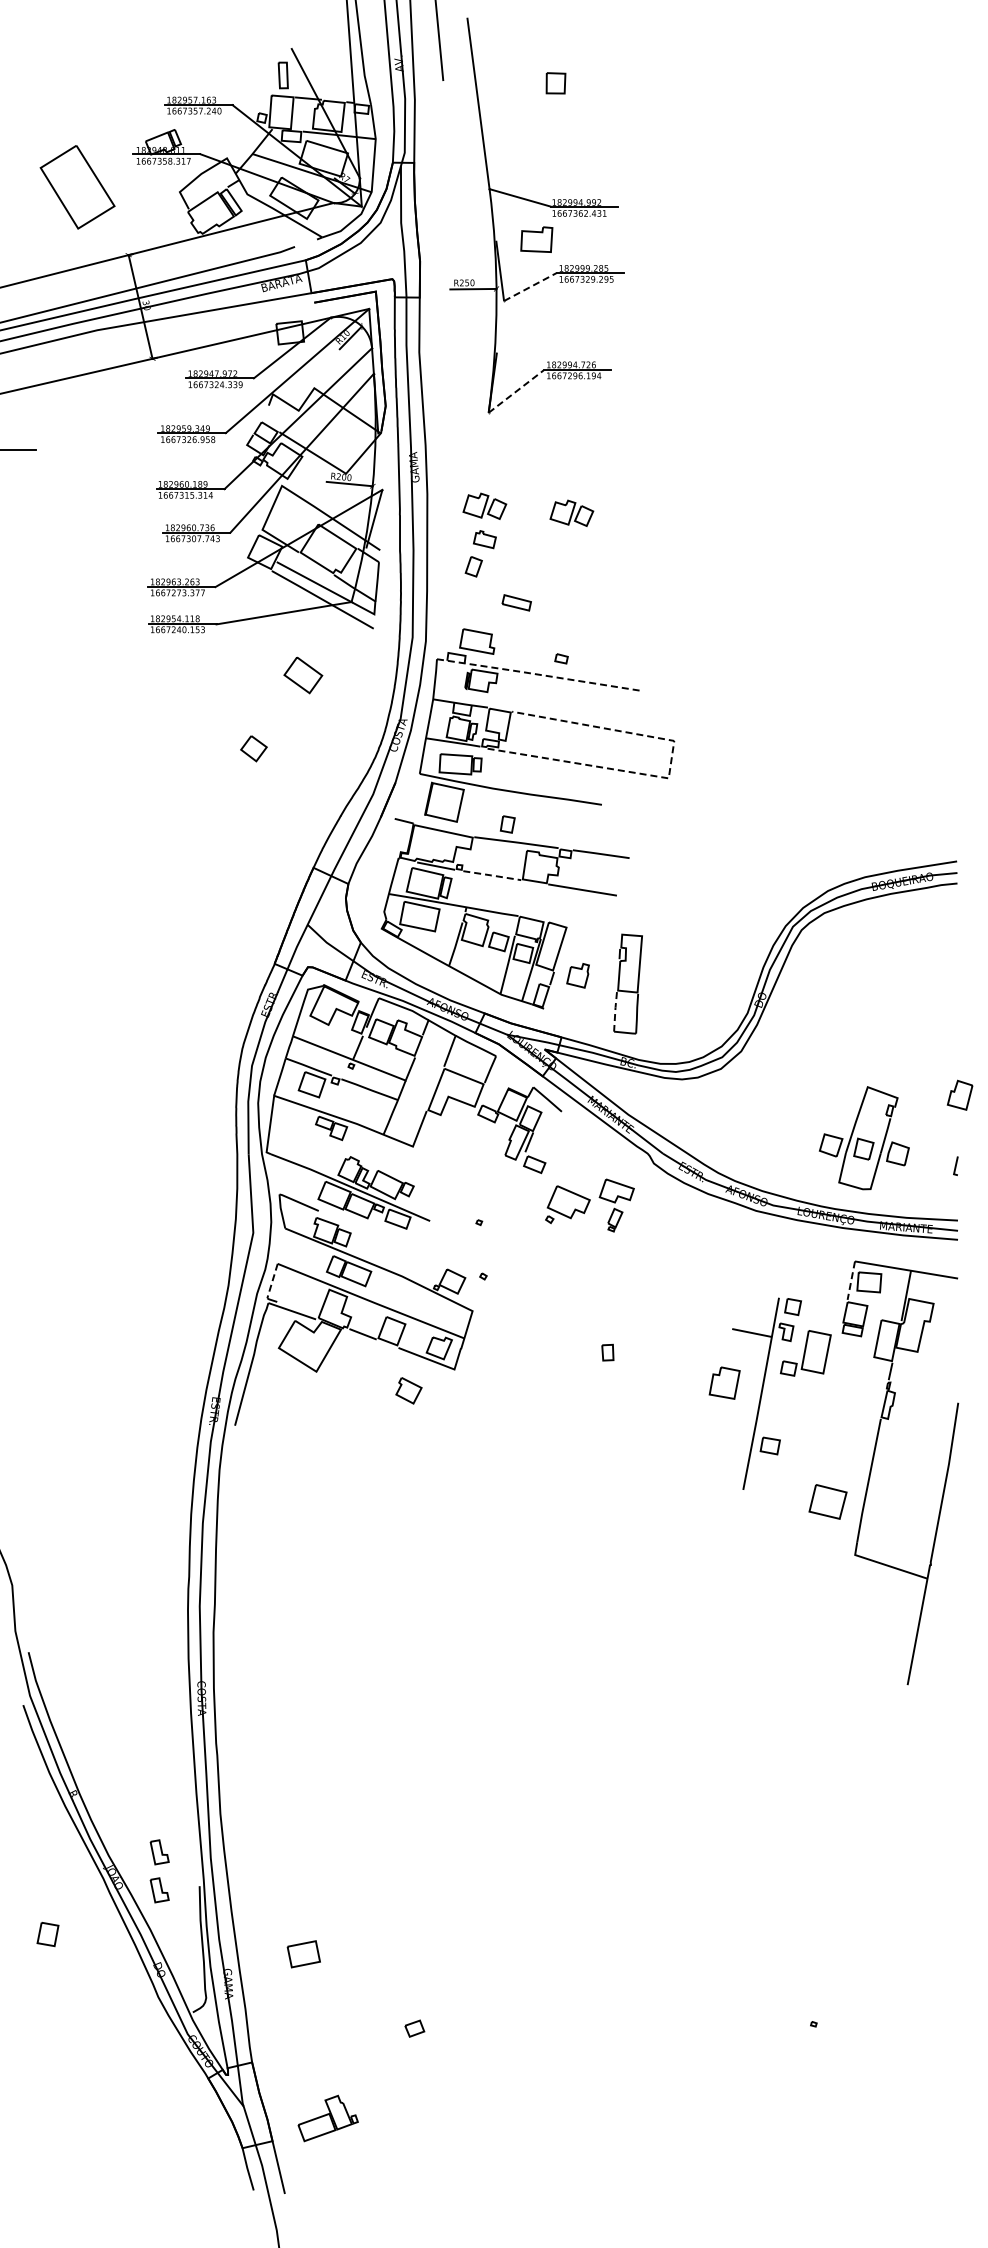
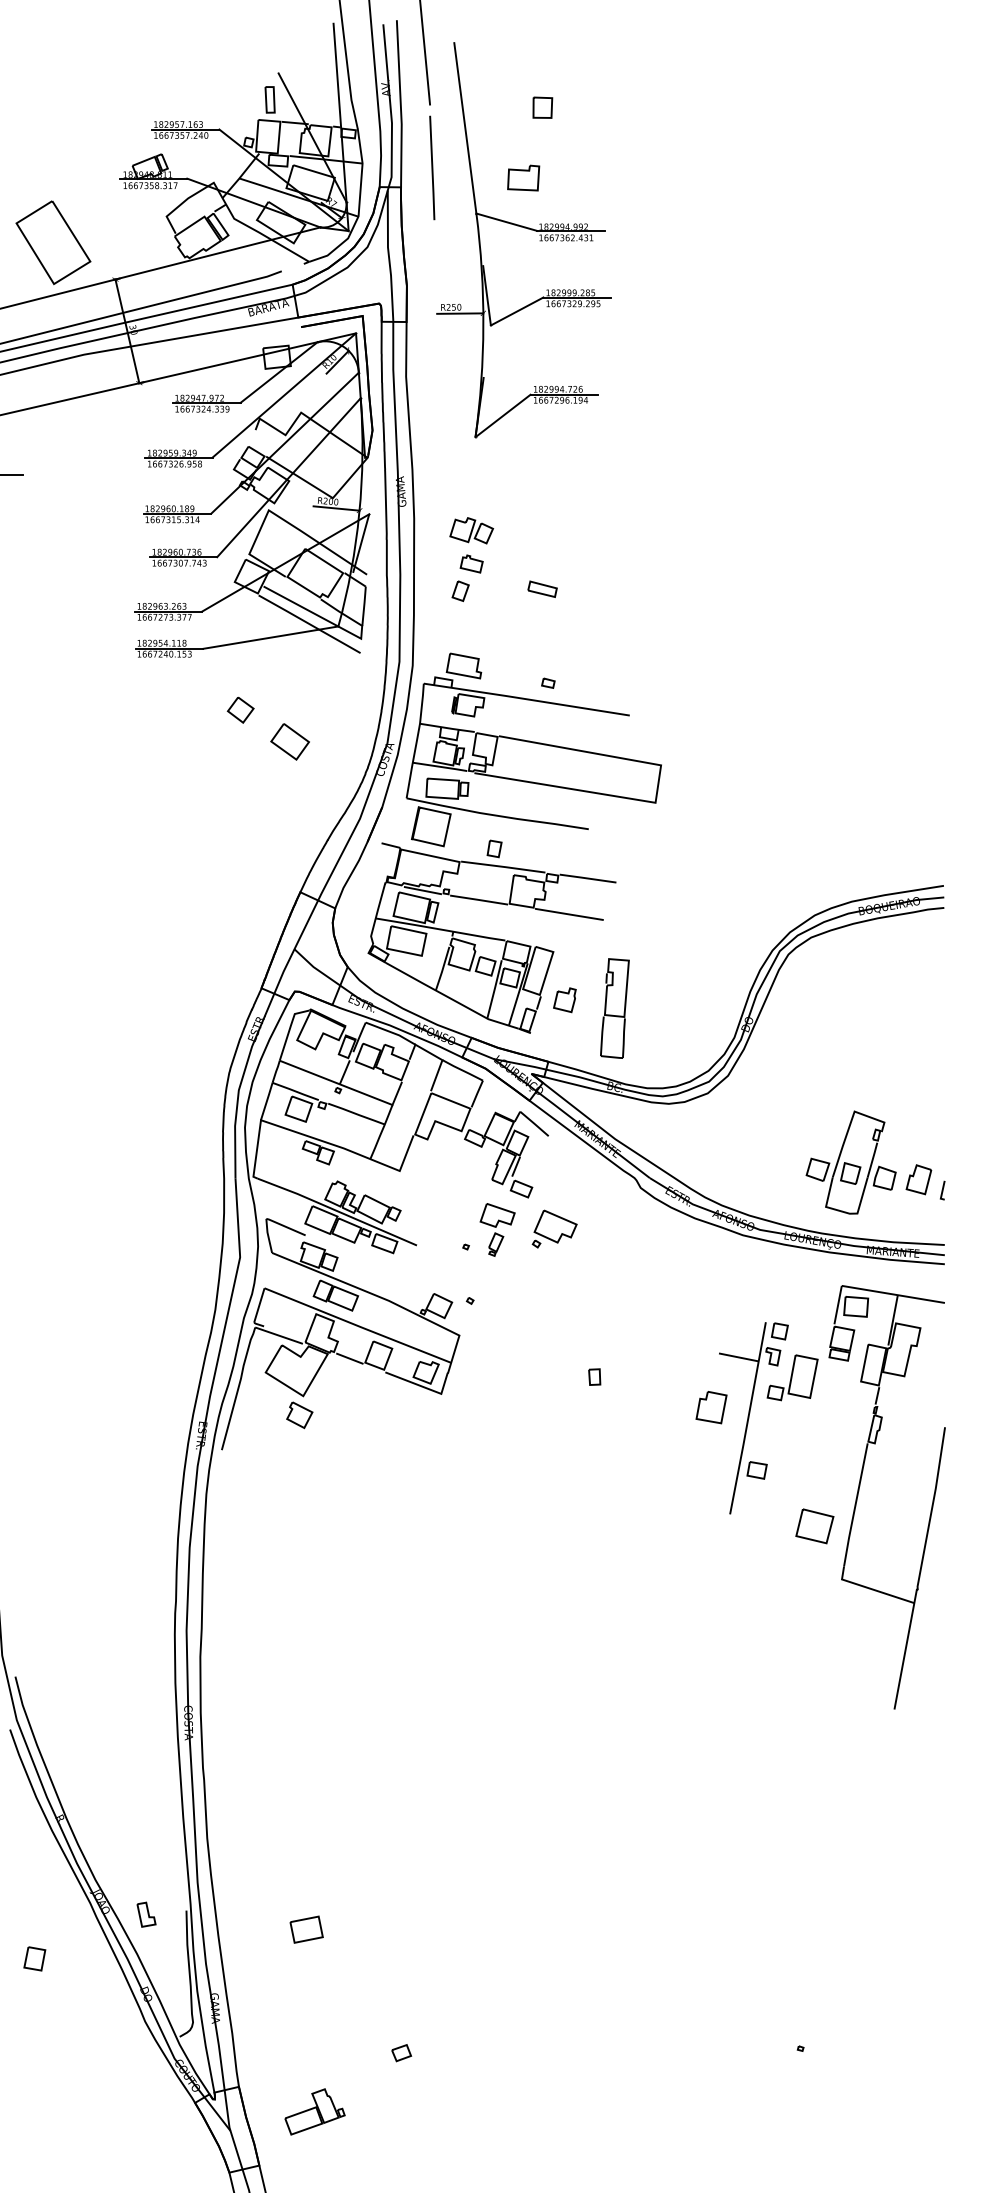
line: (445, 143) -> (432, 167), added
part: (77, 187) -> (53, 242), moved
part: (536, 239) -> (523, 177), moved
line: (530, 287) -> (517, 311), dashed -> solid
line: (516, 391) -> (503, 415), dashed -> solid
part: (571, 512) -> (558, 536), removed
part: (516, 602) -> (542, 588), moved
line: (539, 674) -> (526, 698), dashed -> solid
part: (303, 675) -> (290, 741), moved
part: (253, 748) -> (240, 709), moved
line: (670, 768) -> (657, 792), dashed -> solid
line: (492, 875) -> (479, 899), dashed -> solid
line: (615, 1011) -> (602, 1035), dashed -> solid
part: (959, 1094) -> (918, 1178), moved
part: (616, 1205) -> (497, 1229), moved
line: (851, 1280) -> (838, 1304), dashed -> solid
line: (272, 1281) -> (259, 1305), dashed -> solid
part: (408, 1390) -> (299, 1414), moved
part: (159, 1852) -> (146, 1876), removed
part: (303, 1954) -> (306, 1929), moved
part: (327, 2118) -> (314, 2111), moved

